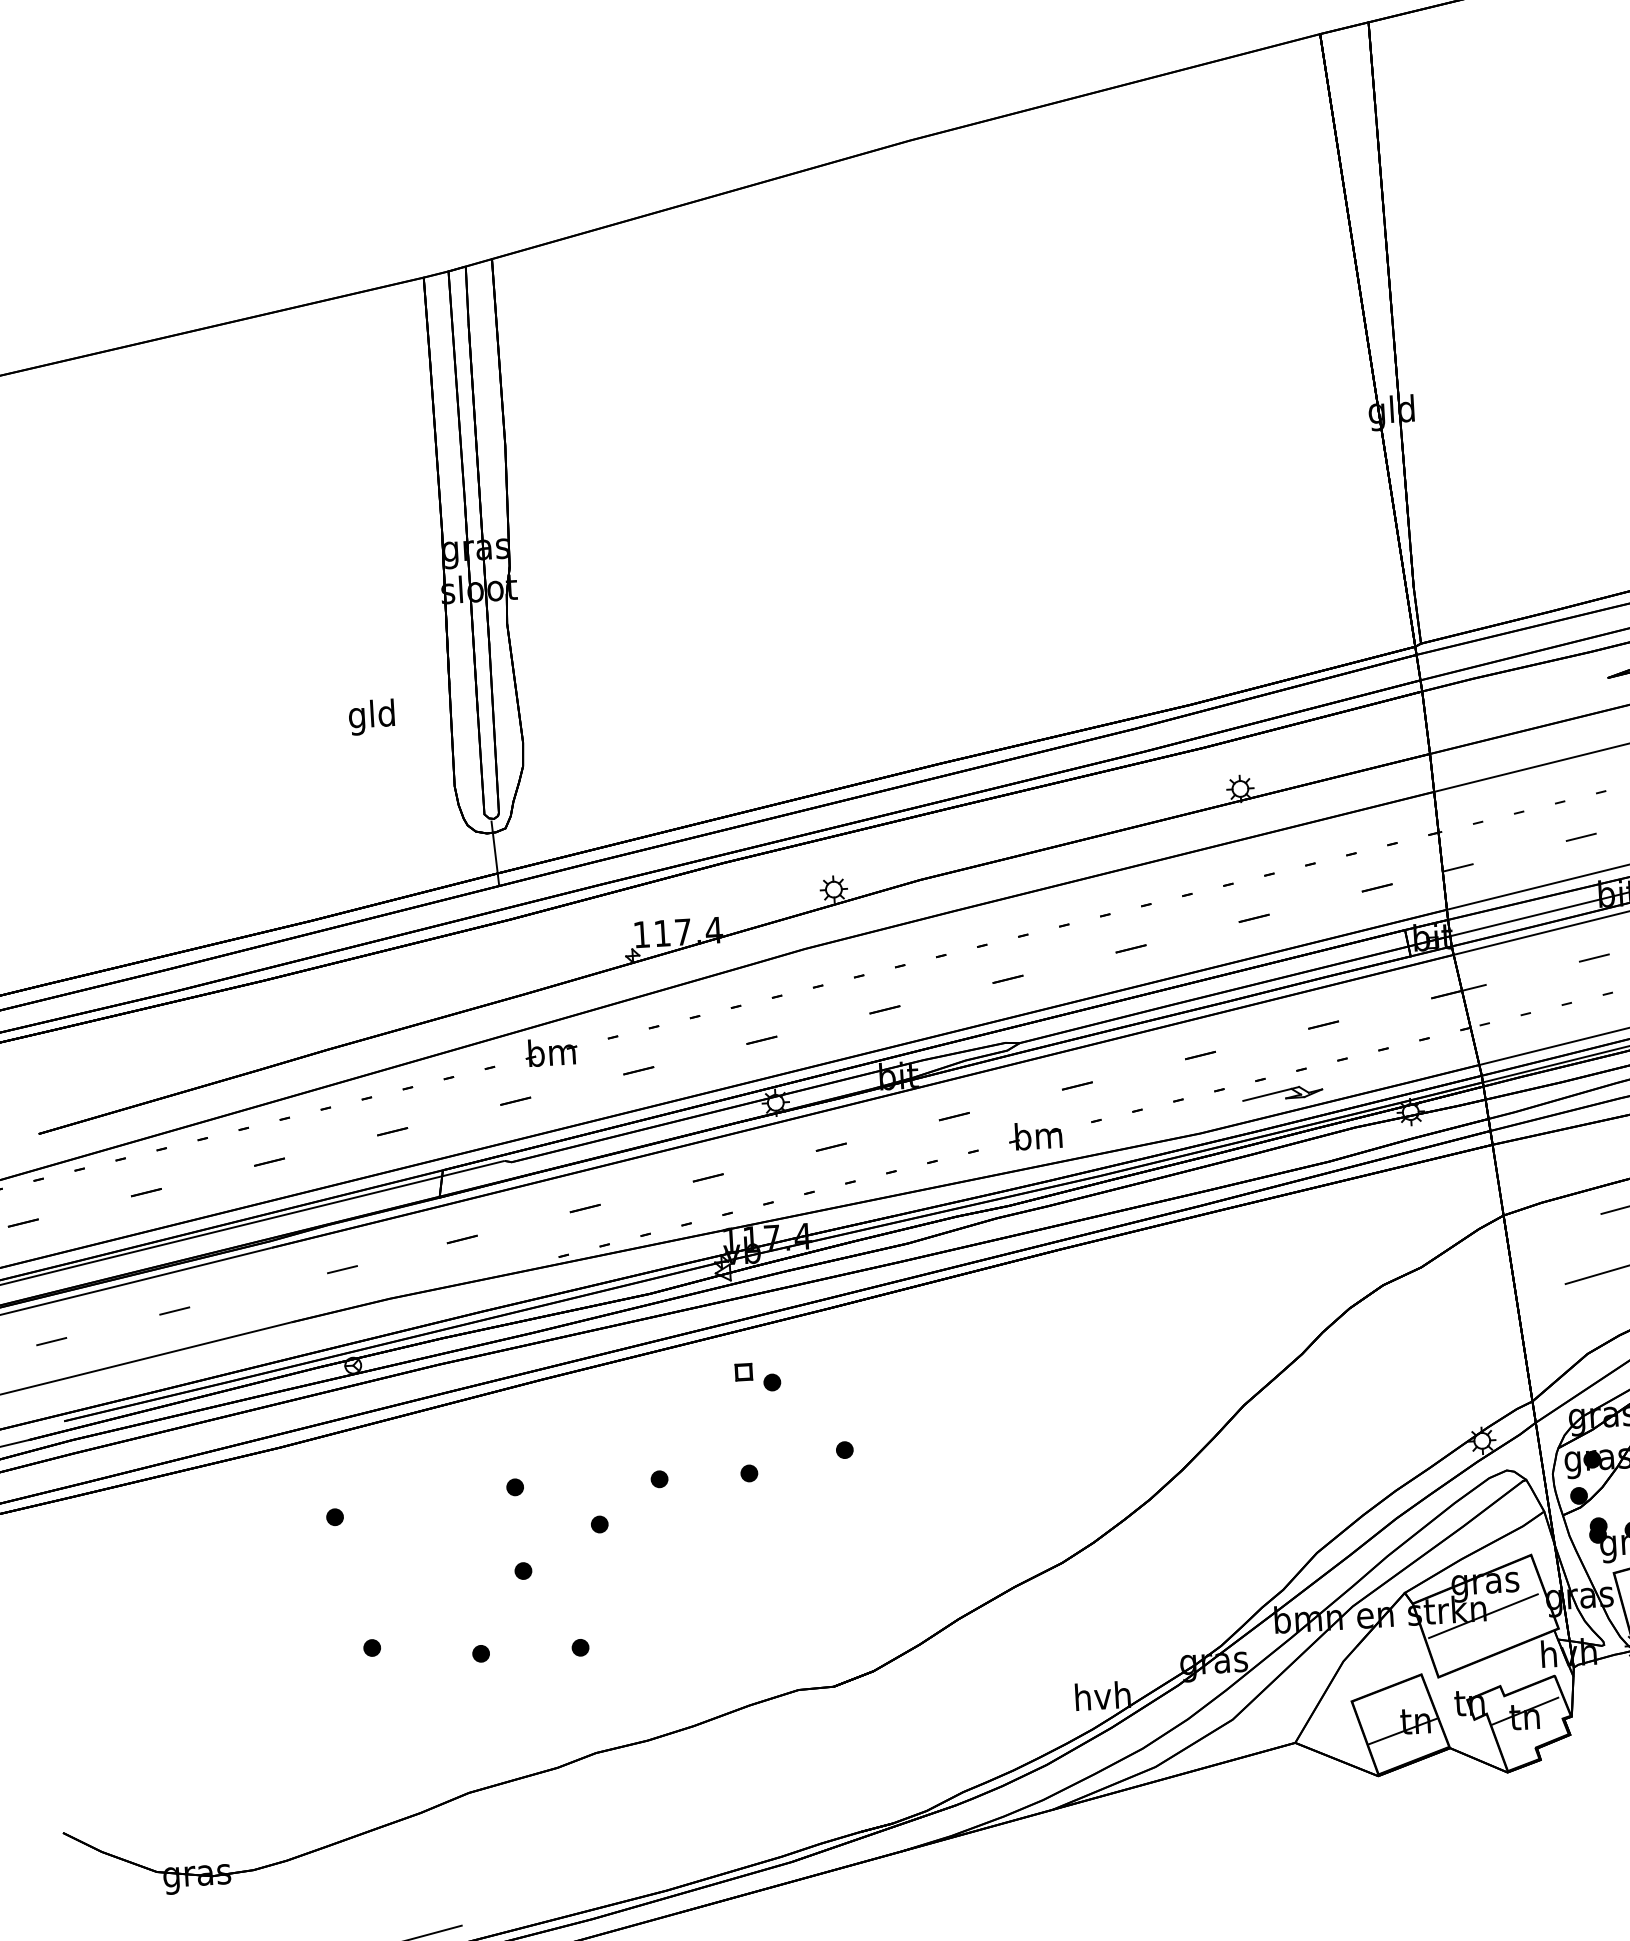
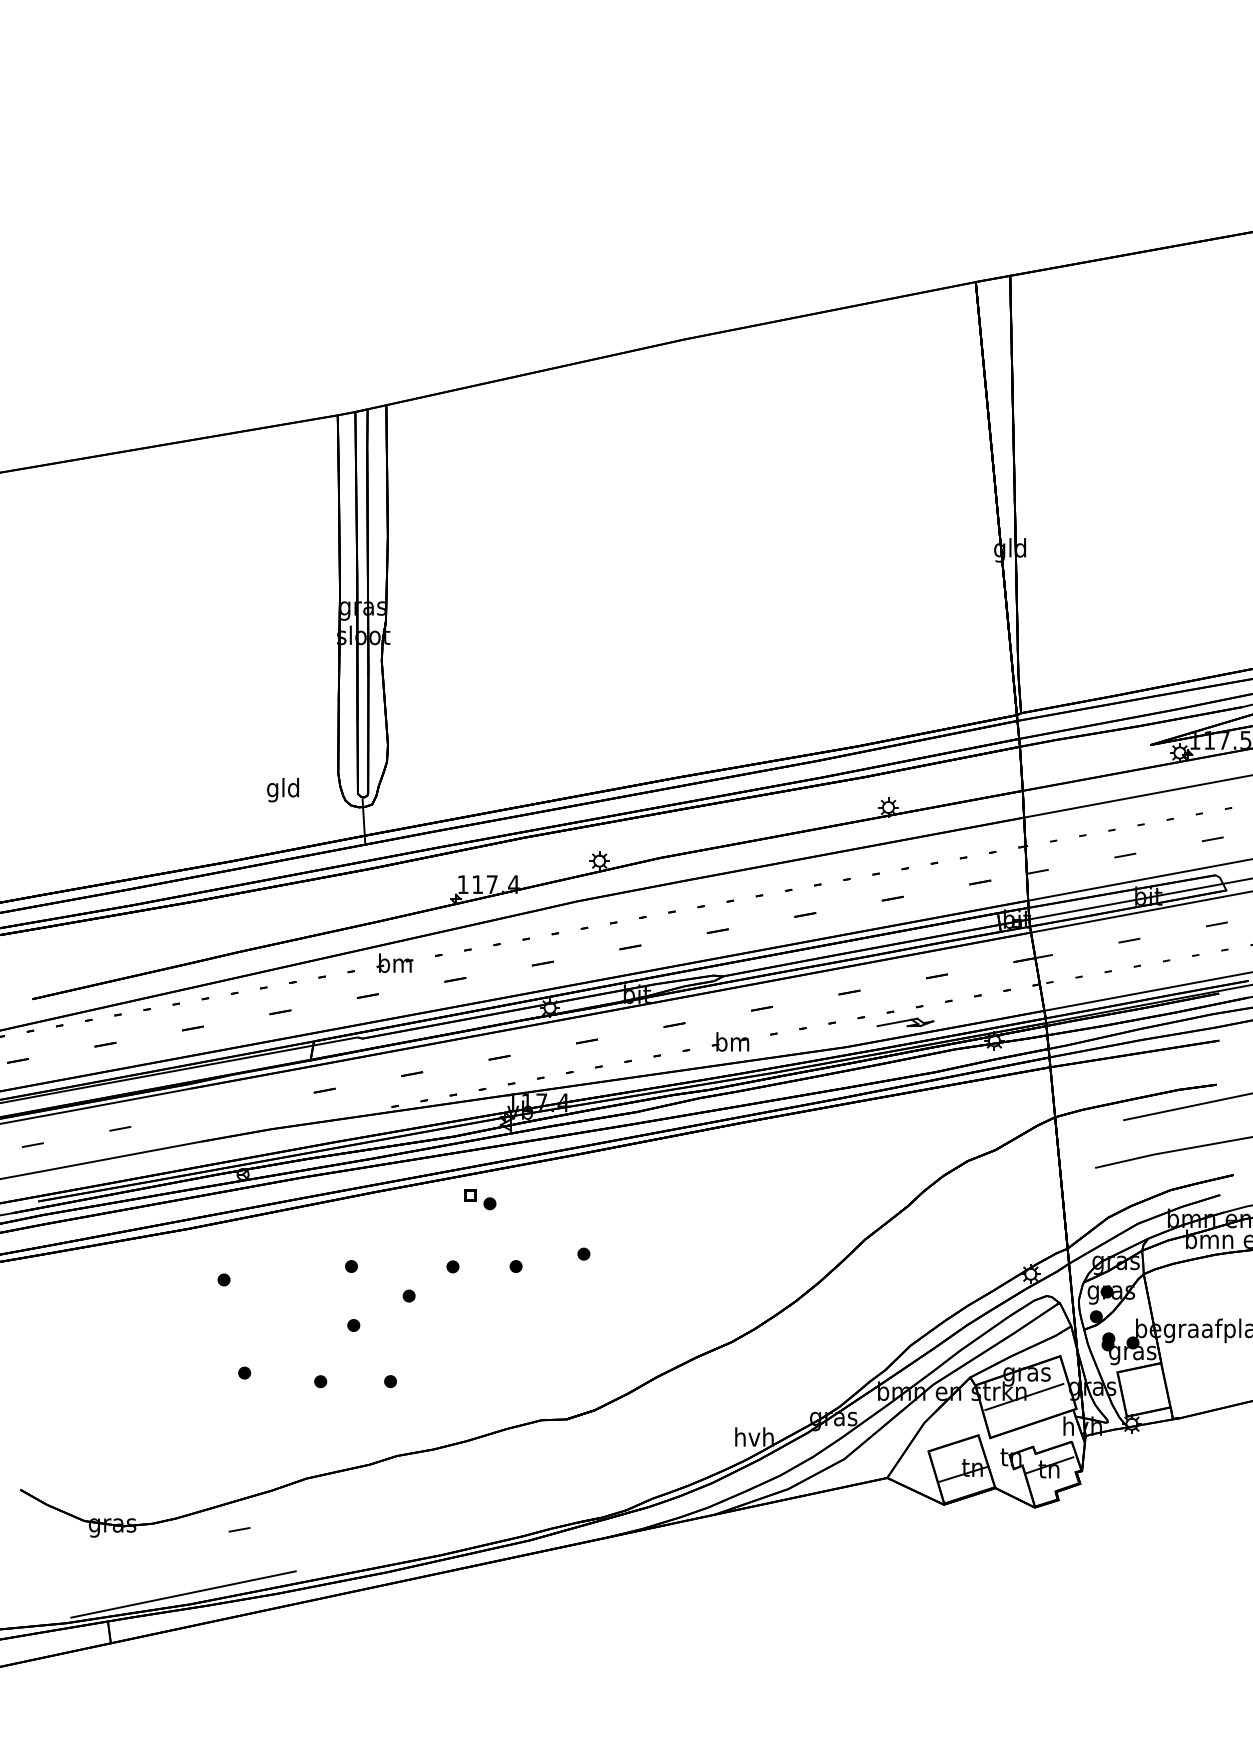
text: (370, 716) -> (282, 789), moved
line: (342, 1269) -> (239, 1529), moved
part: (758, 1377) -> (480, 1199), moved

